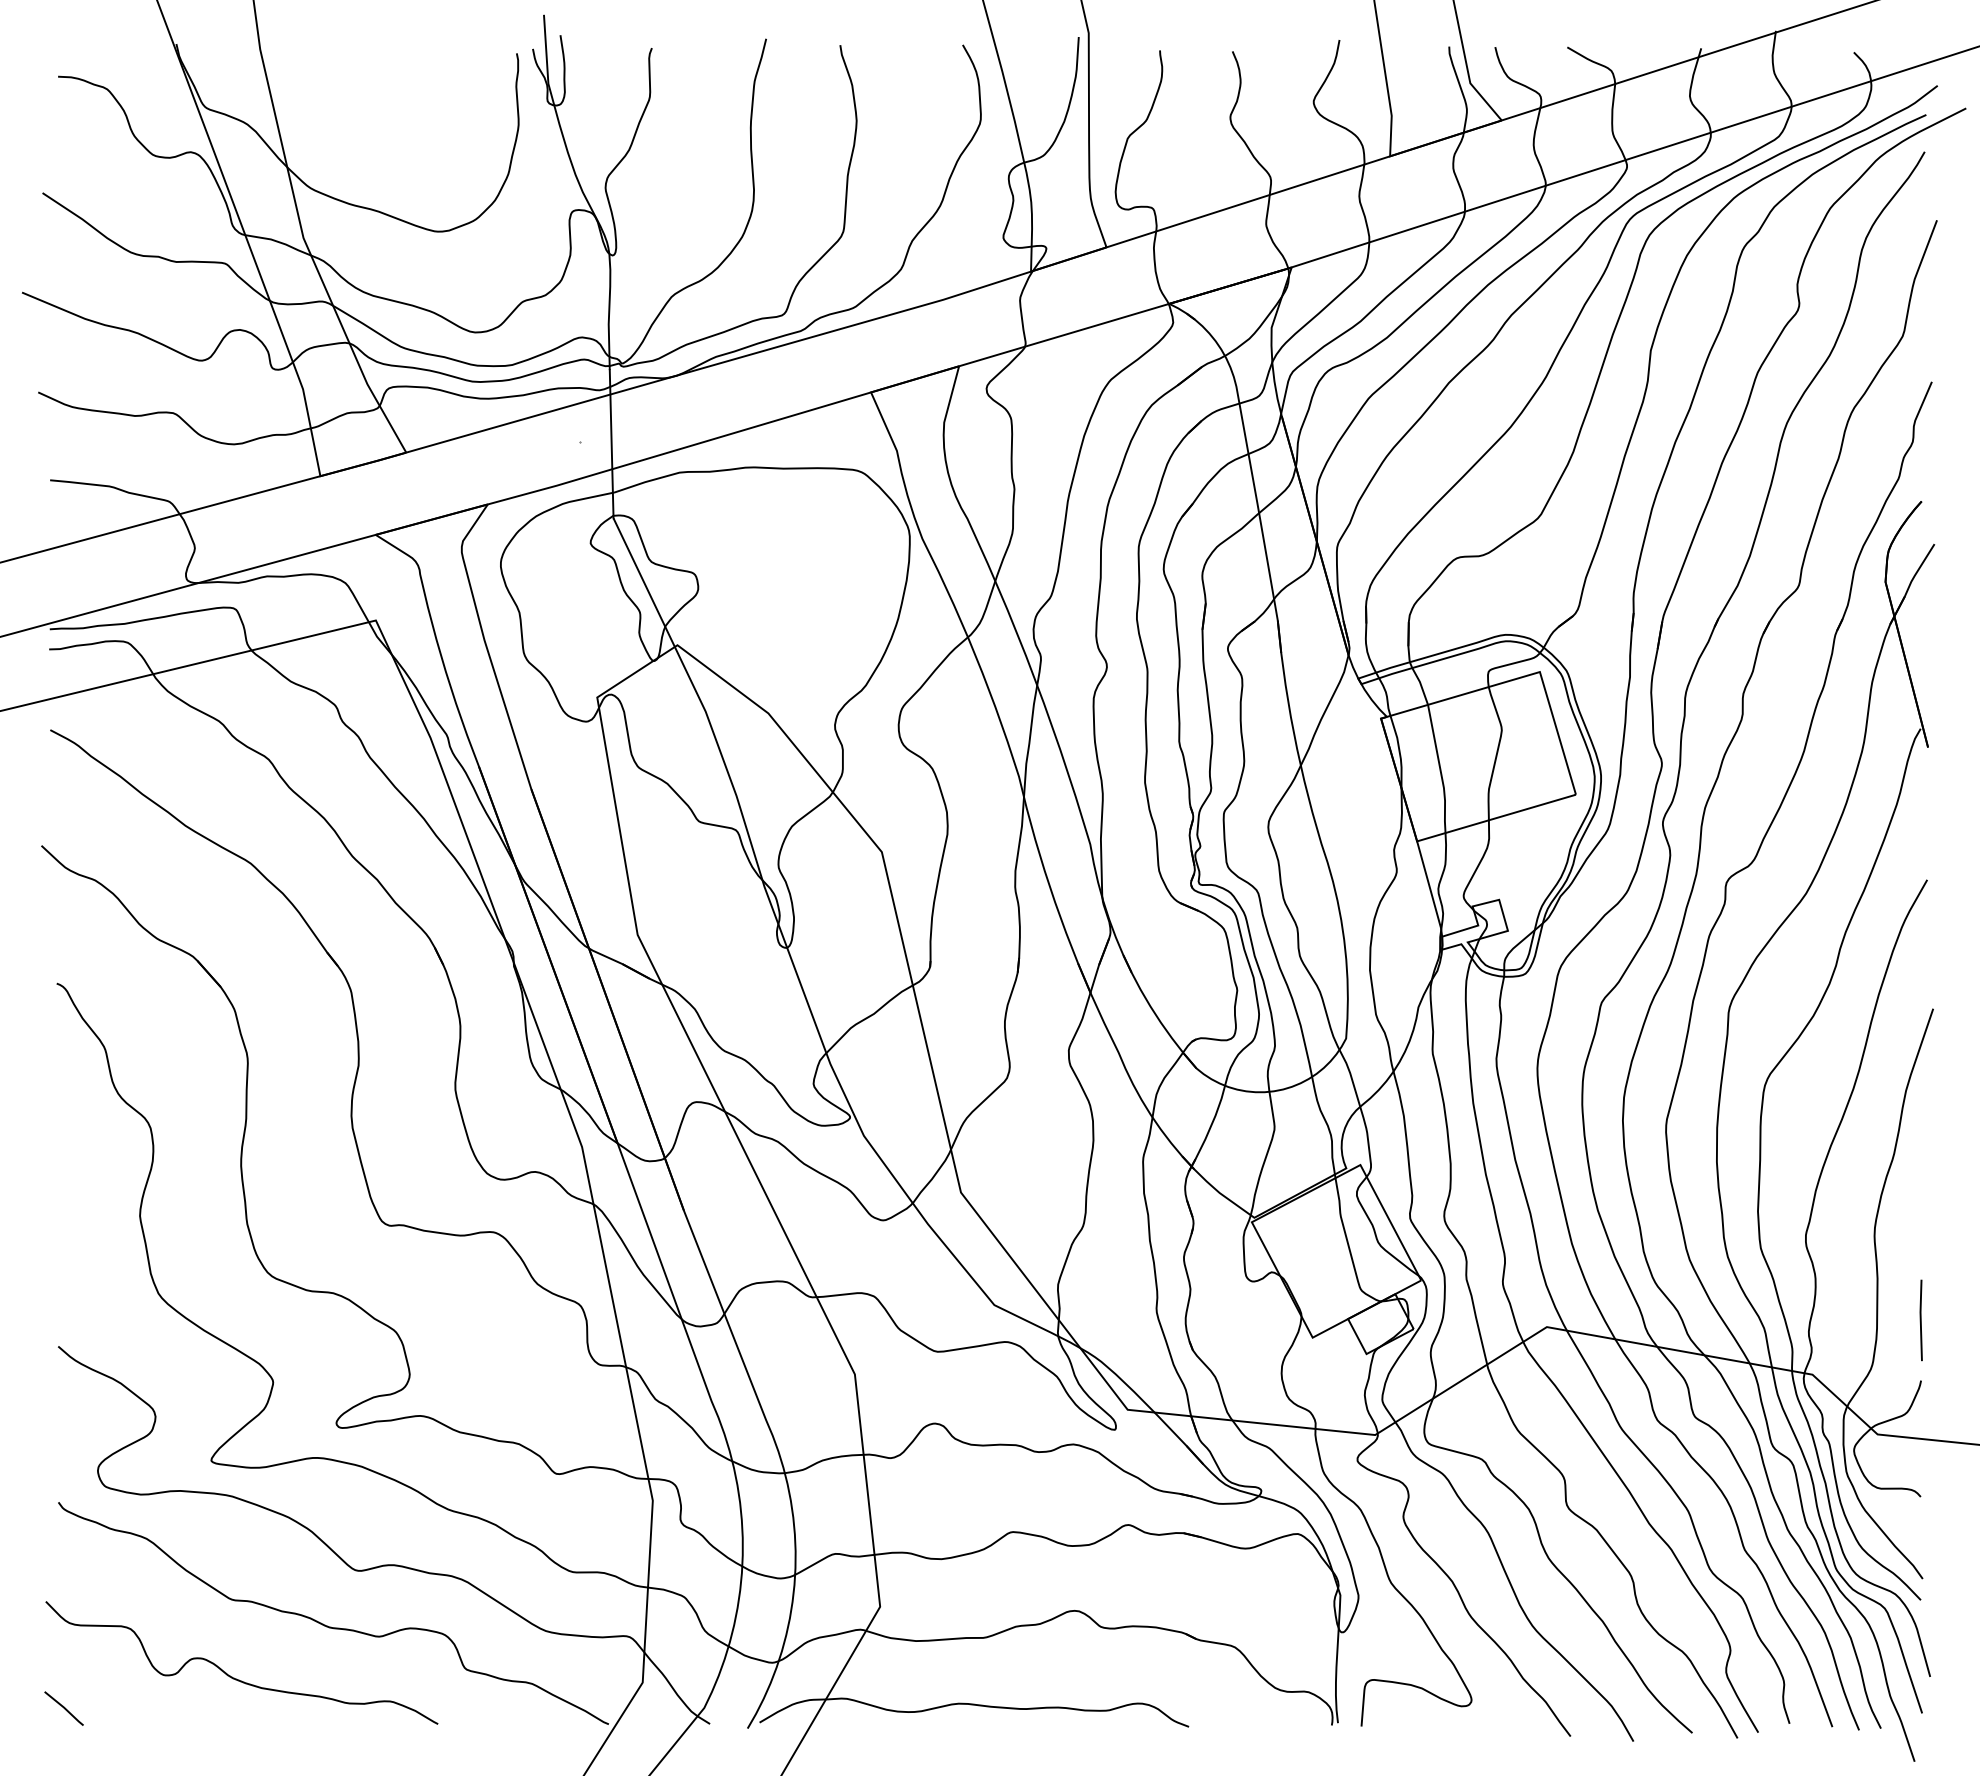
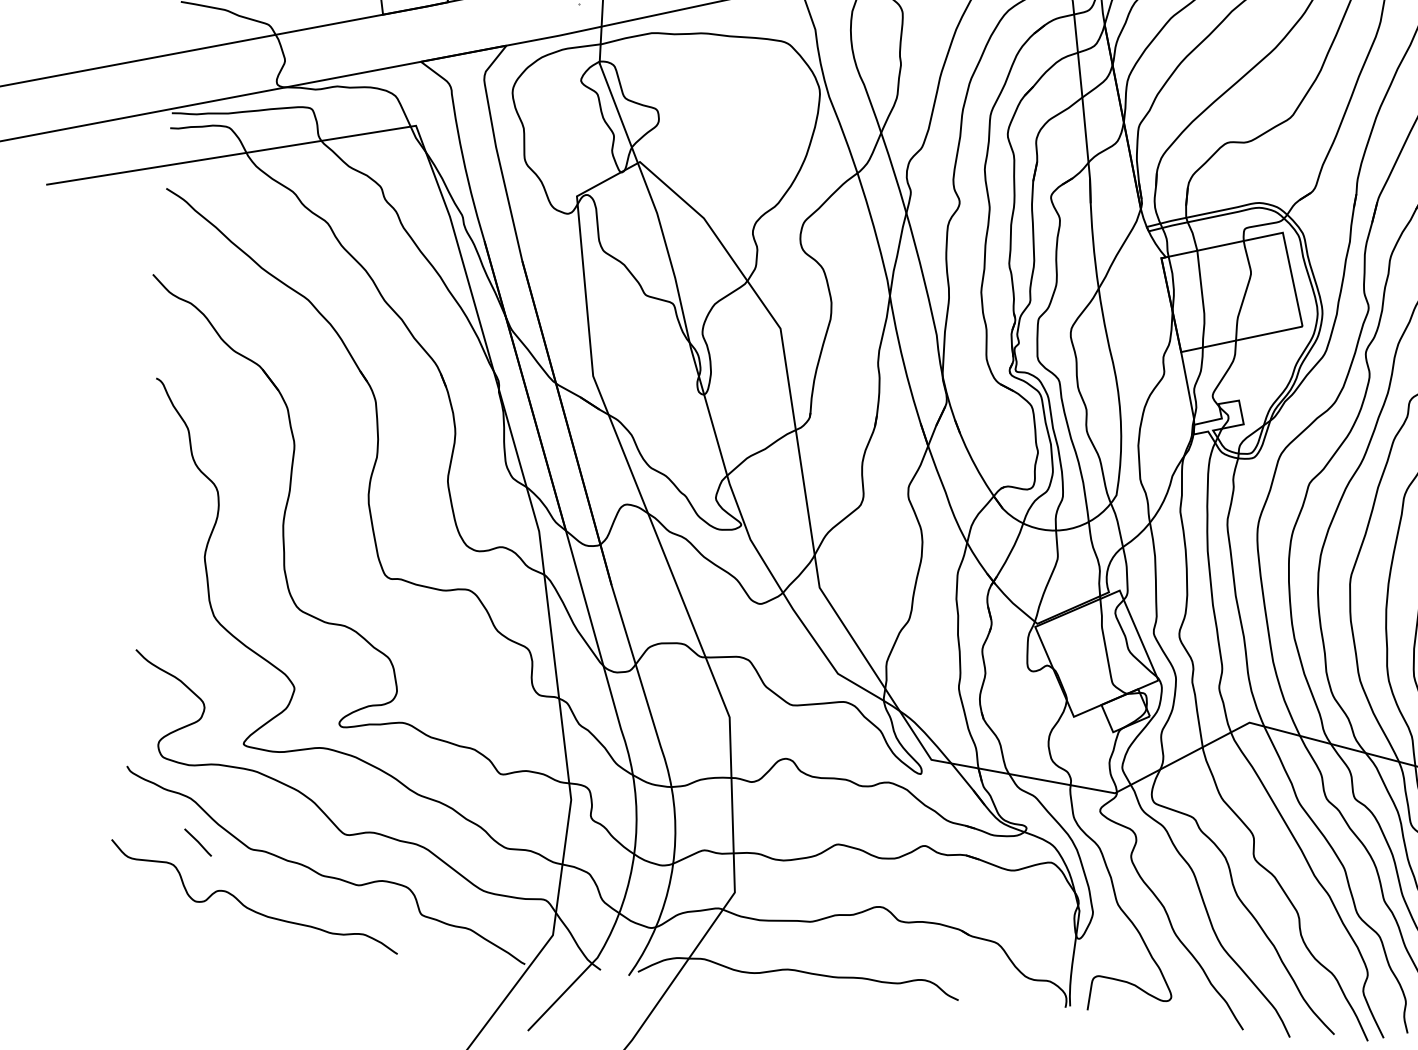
line: (63, 1708) -> (197, 842), moved

